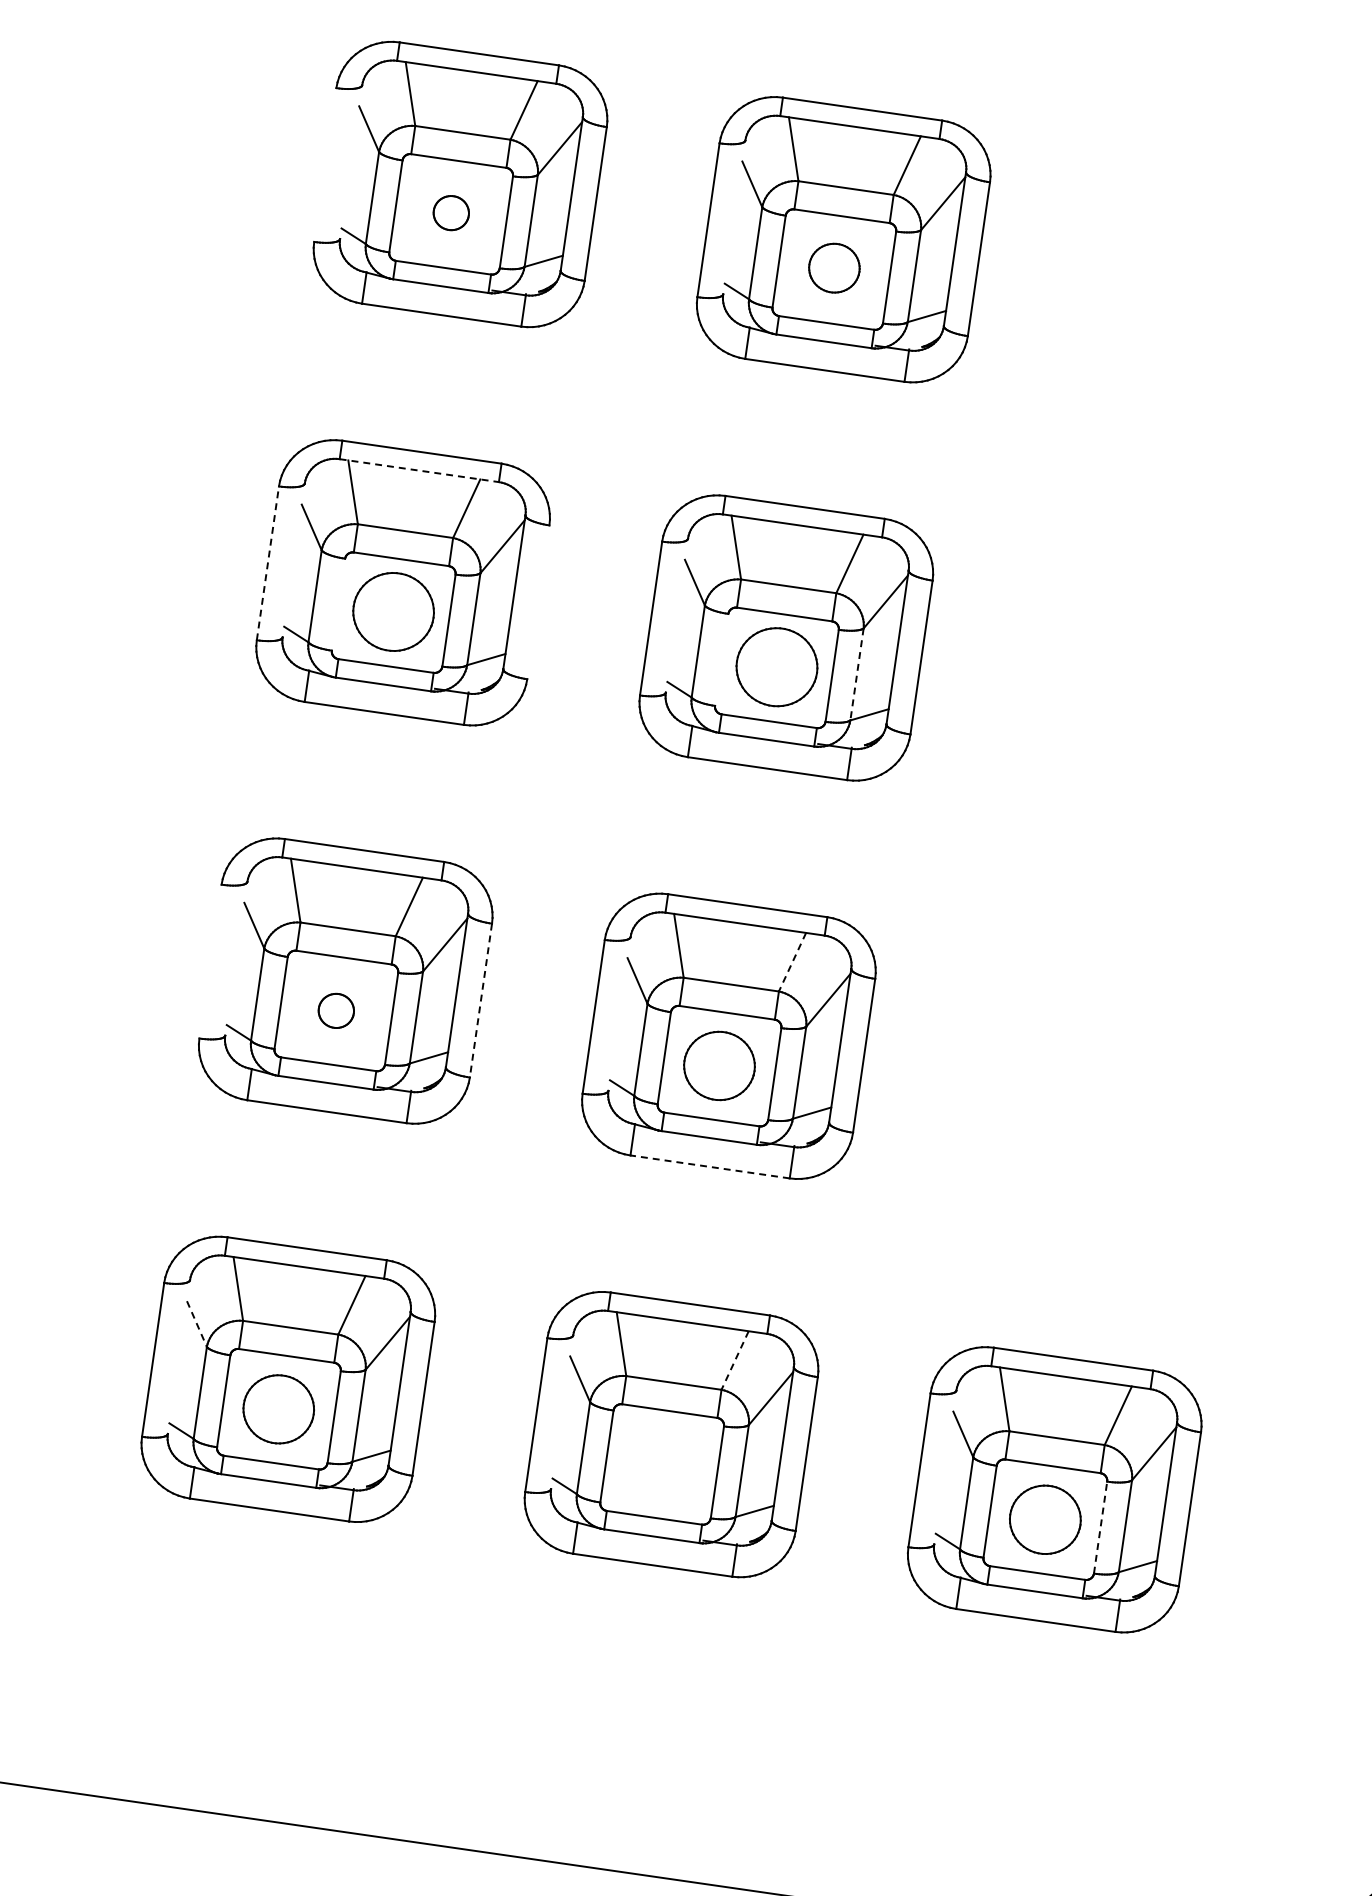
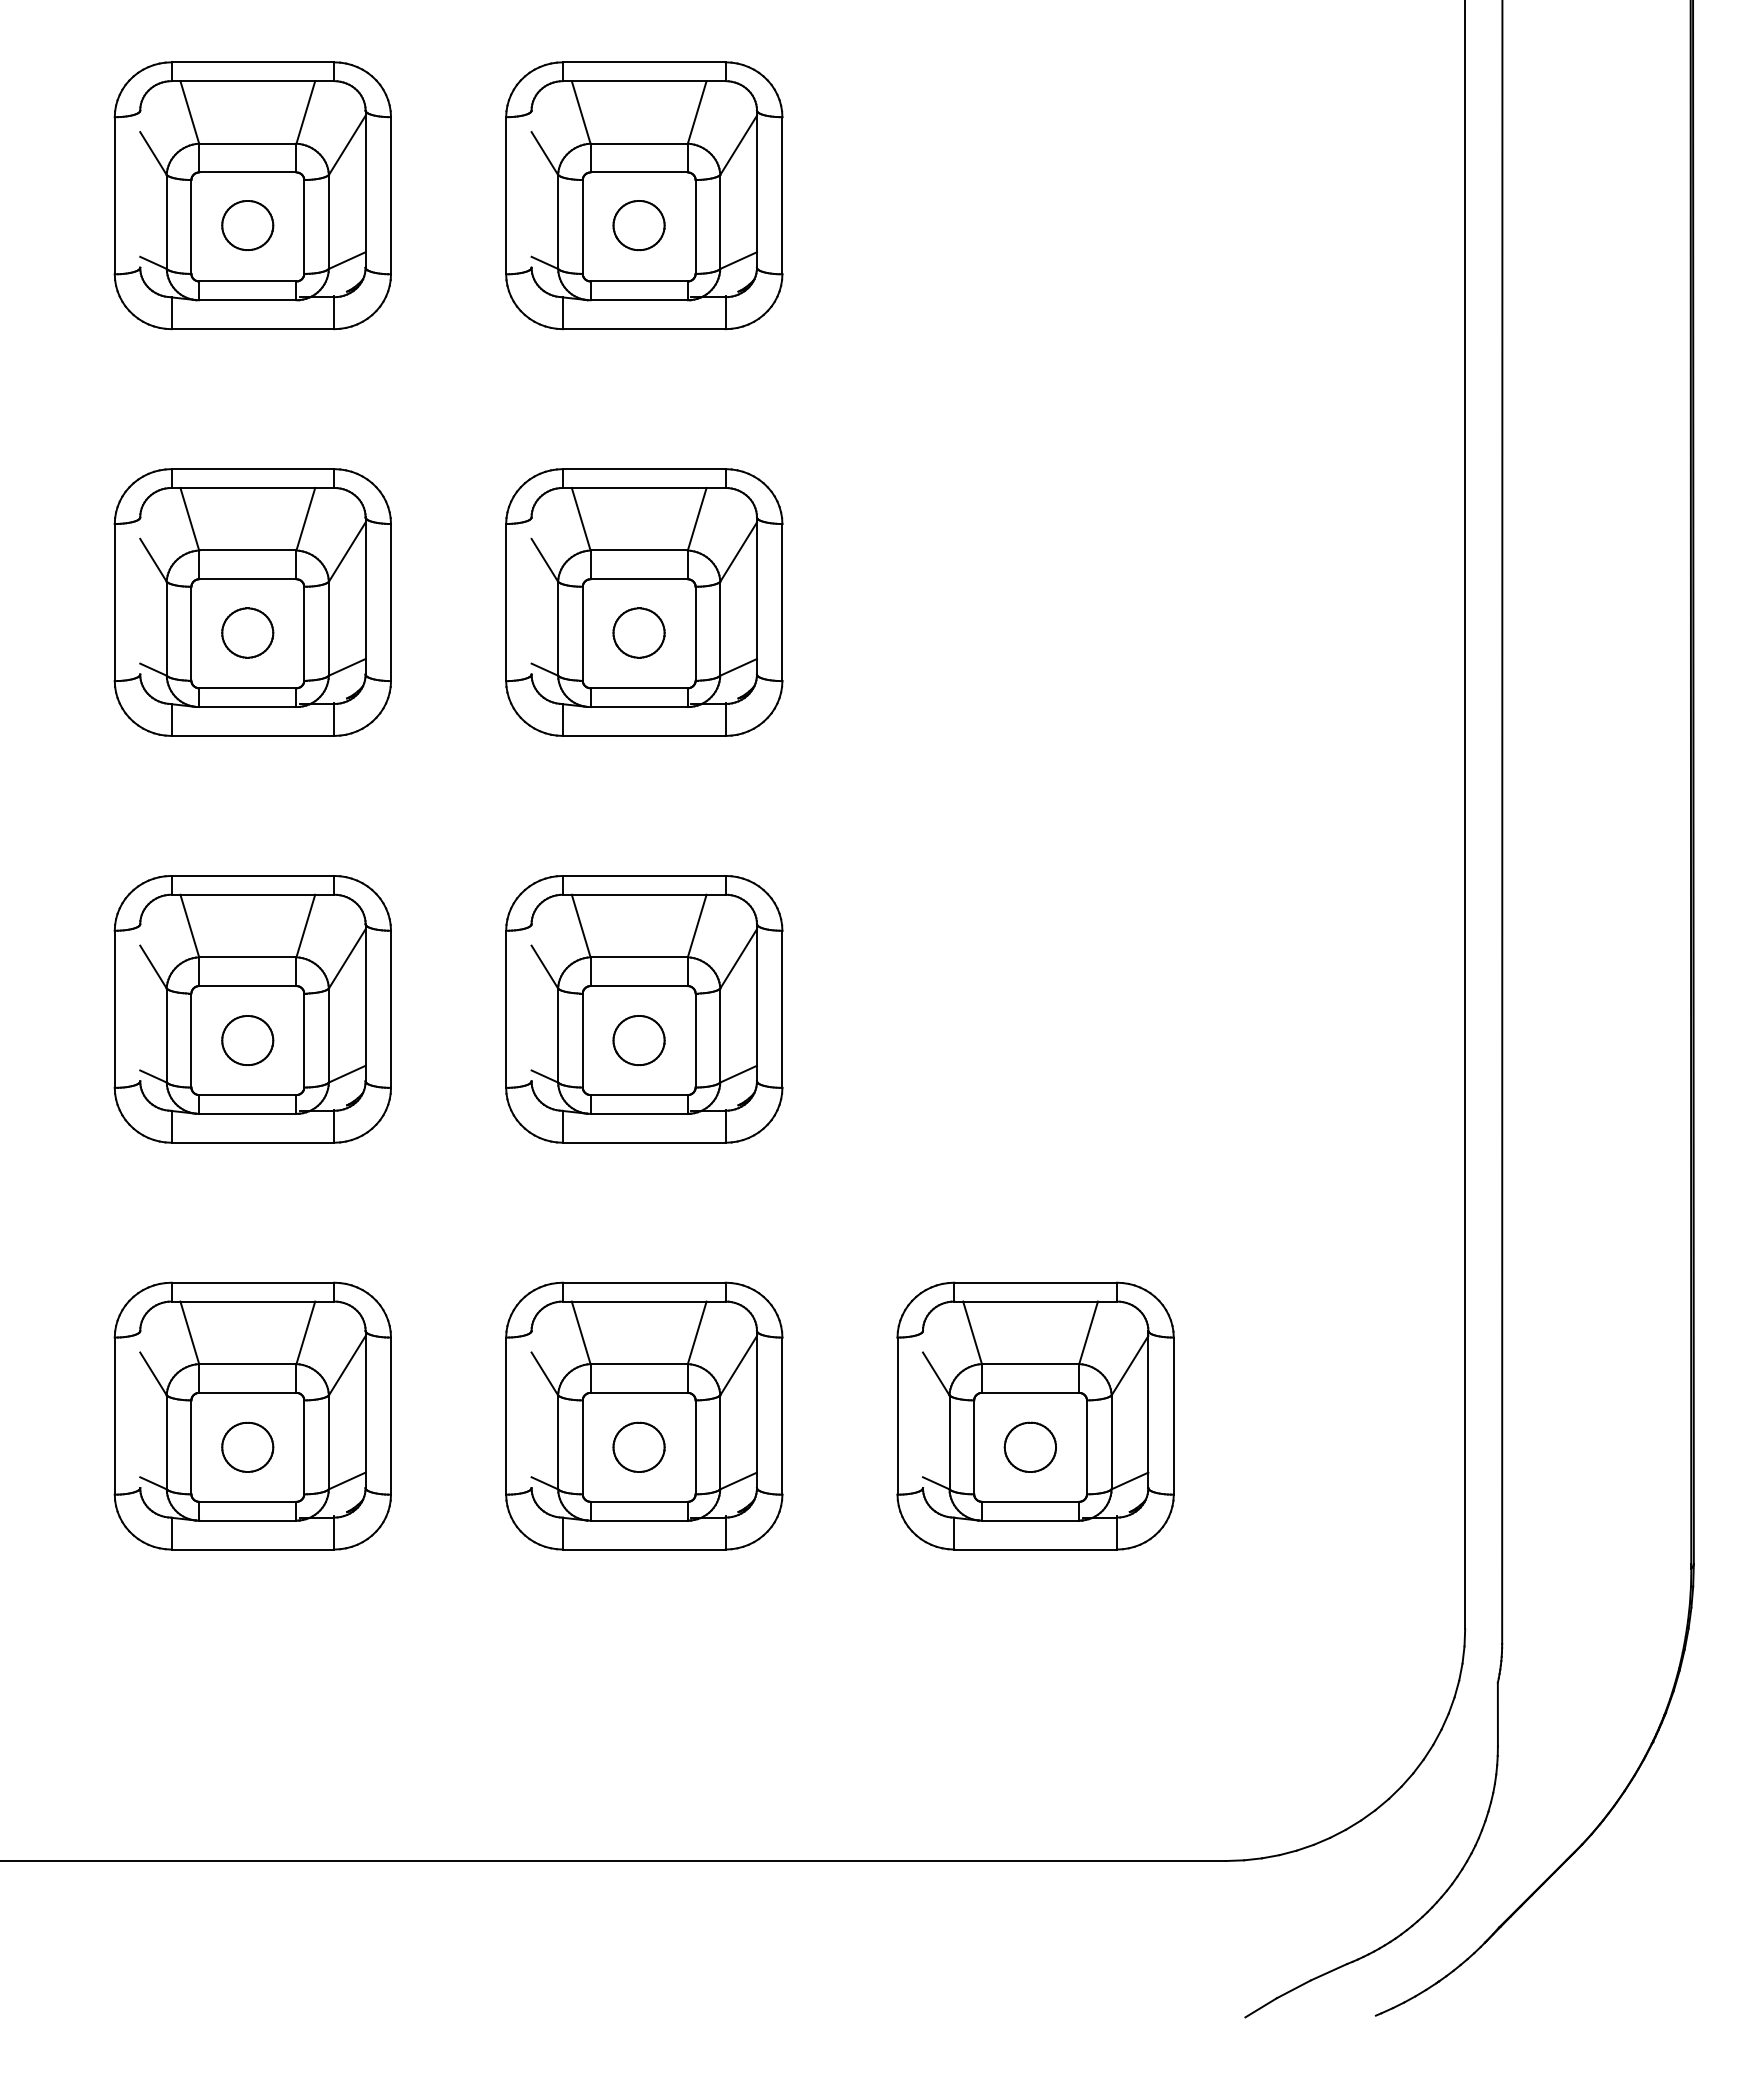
line: (325, 164) -> (114, 195), added
part: (451, 212) -> (247, 225), size x1.43
line: (419, 470) -> (253, 487), dashed -> solid
line: (267, 563) -> (114, 602), dashed -> solid
line: (538, 602) -> (391, 602), added
line: (338, 604) -> (191, 633), added
part: (393, 611) -> (247, 632), size x0.62
line: (721, 659) -> (582, 633), added
part: (776, 666) -> (638, 632), size x0.62
line: (857, 674) -> (720, 628), dashed -> solid
line: (210, 960) -> (114, 1008), added
line: (792, 962) -> (697, 926), dashed -> solid
line: (481, 1000) -> (391, 1009), dashed -> solid
part: (336, 1010) -> (247, 1040), size x1.43
part: (718, 1066) -> (638, 1040), size x0.71
line: (709, 1166) -> (643, 1142), dashed -> solid
line: (196, 1324) -> (153, 1374), dashed -> solid
line: (735, 1360) -> (697, 1332), dashed -> solid
part: (278, 1408) -> (247, 1446), size x0.71
part: (661, 1463) -> (638, 1446), added
part: (1044, 1518) -> (1029, 1446), size x0.71
line: (1101, 1527) -> (1087, 1447), dashed -> solid

